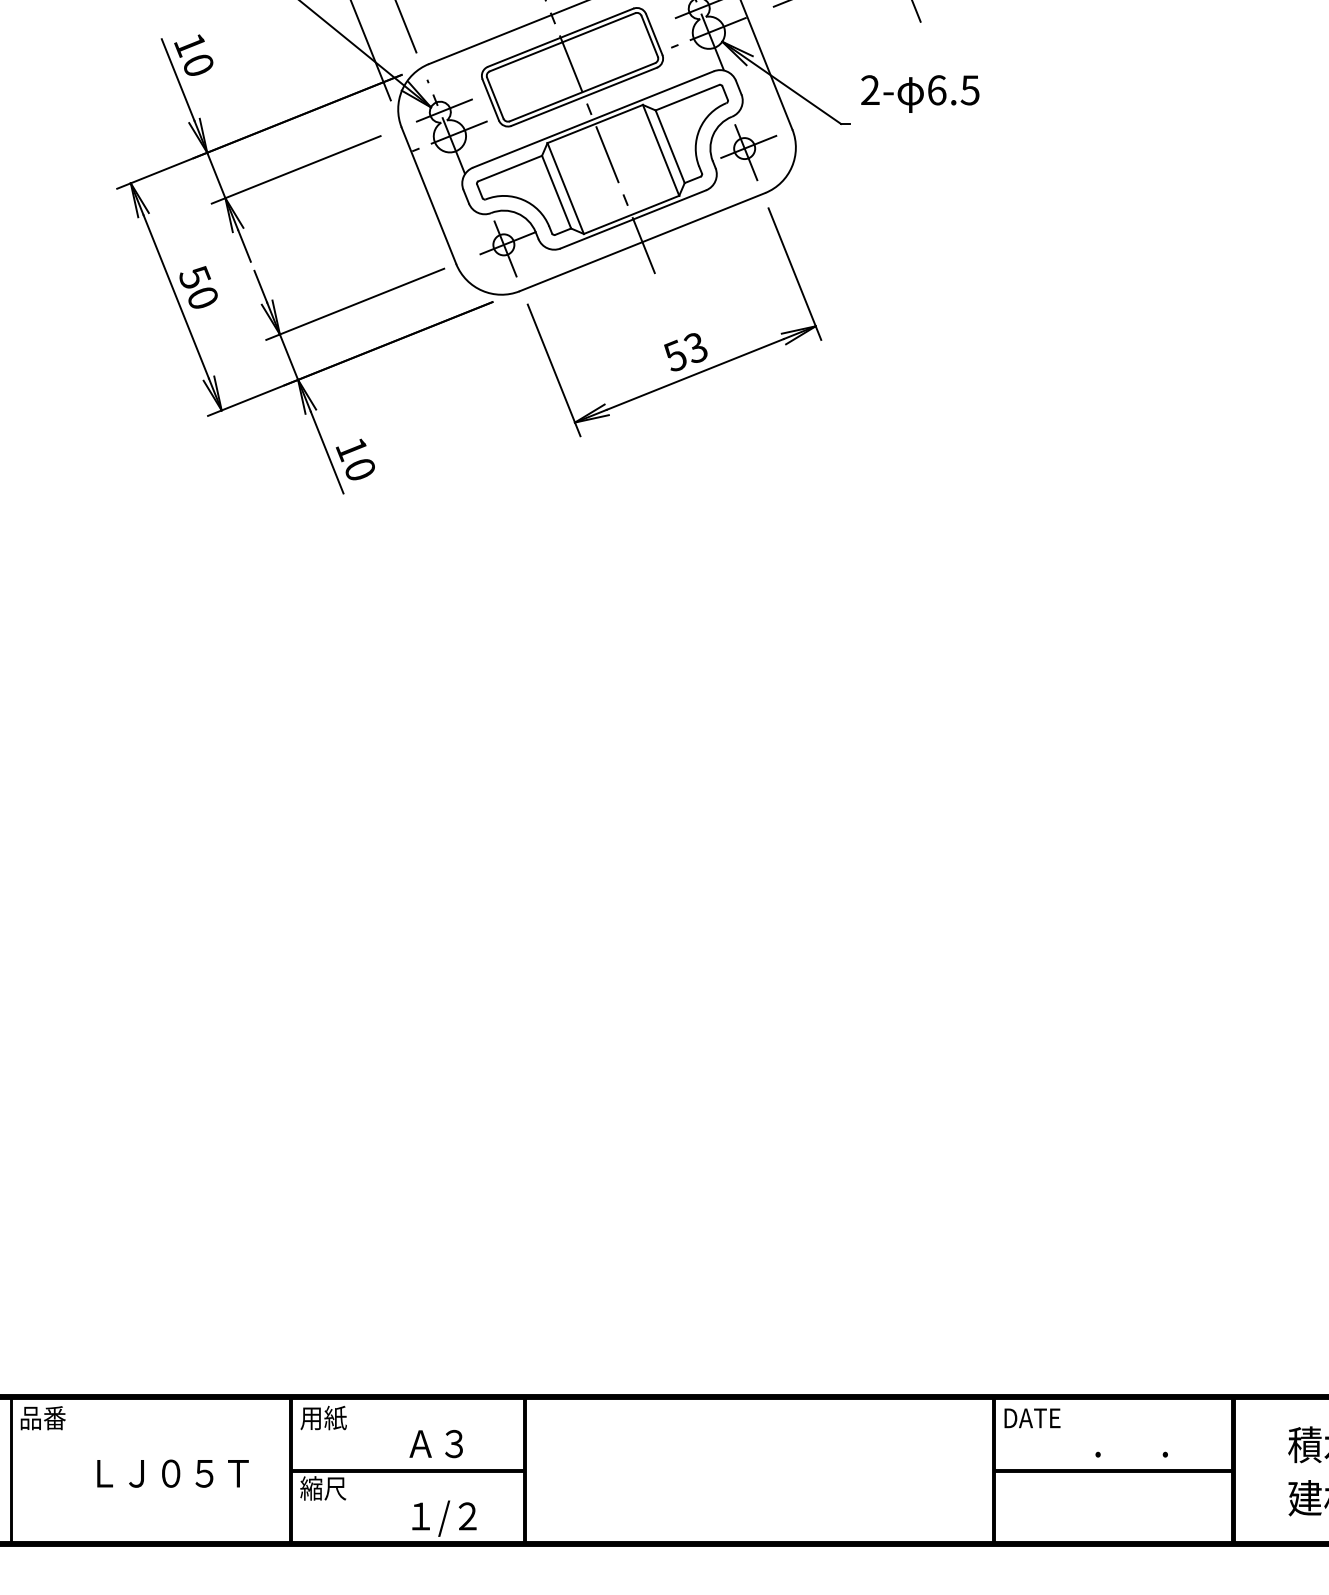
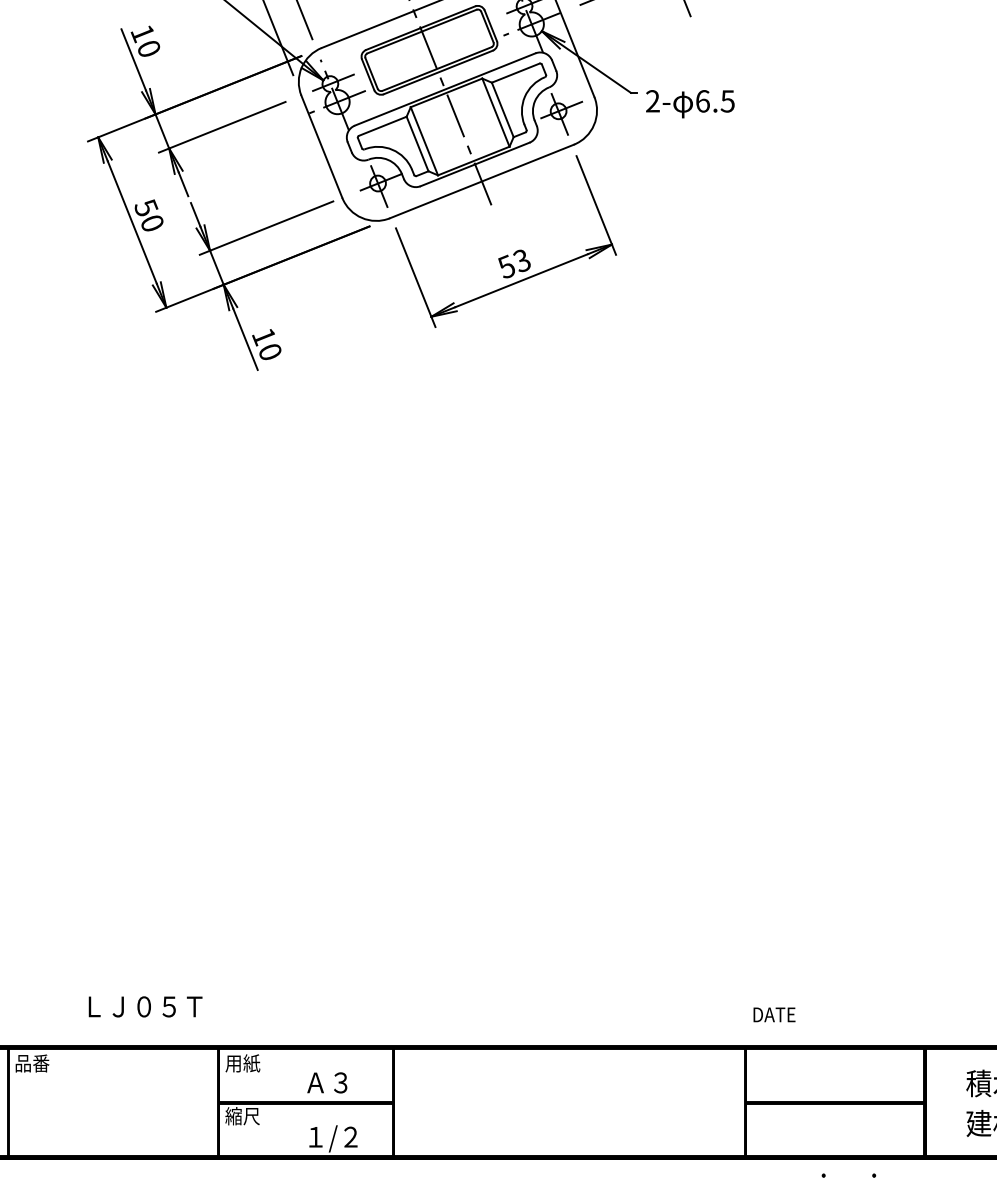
text: (920, 93) -> (690, 103), moved
text: (1032, 1418) -> (774, 1015), moved
text: (1131, 1454) -> (848, 1175), moved
text: (172, 1473) -> (145, 1006), moved

